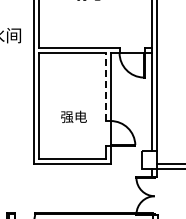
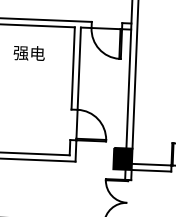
line: (105, 86) -> (72, 67), dashed -> solid
text: (73, 116) -> (28, 52), moved
fill: (149, 159) -> (122, 158), added

